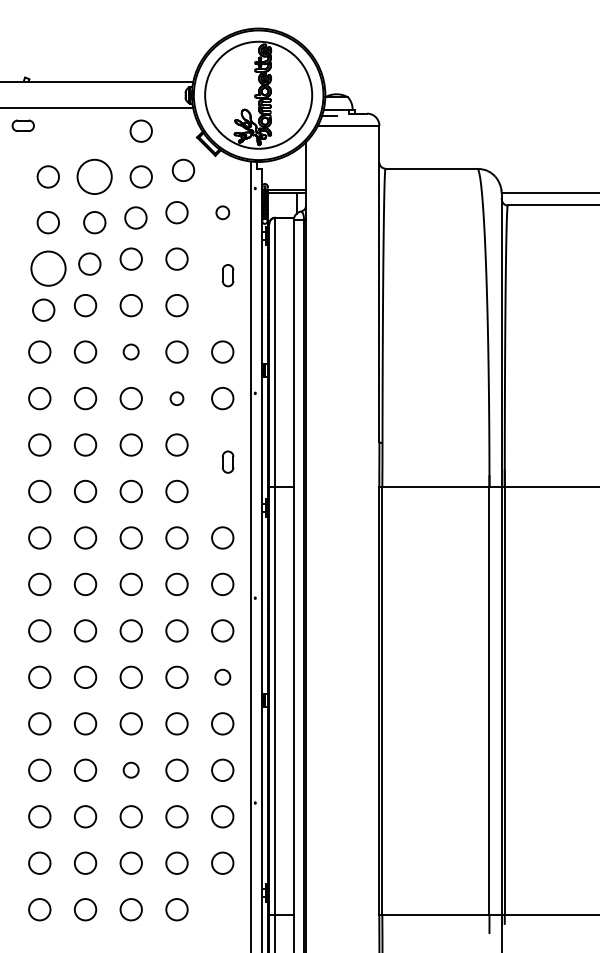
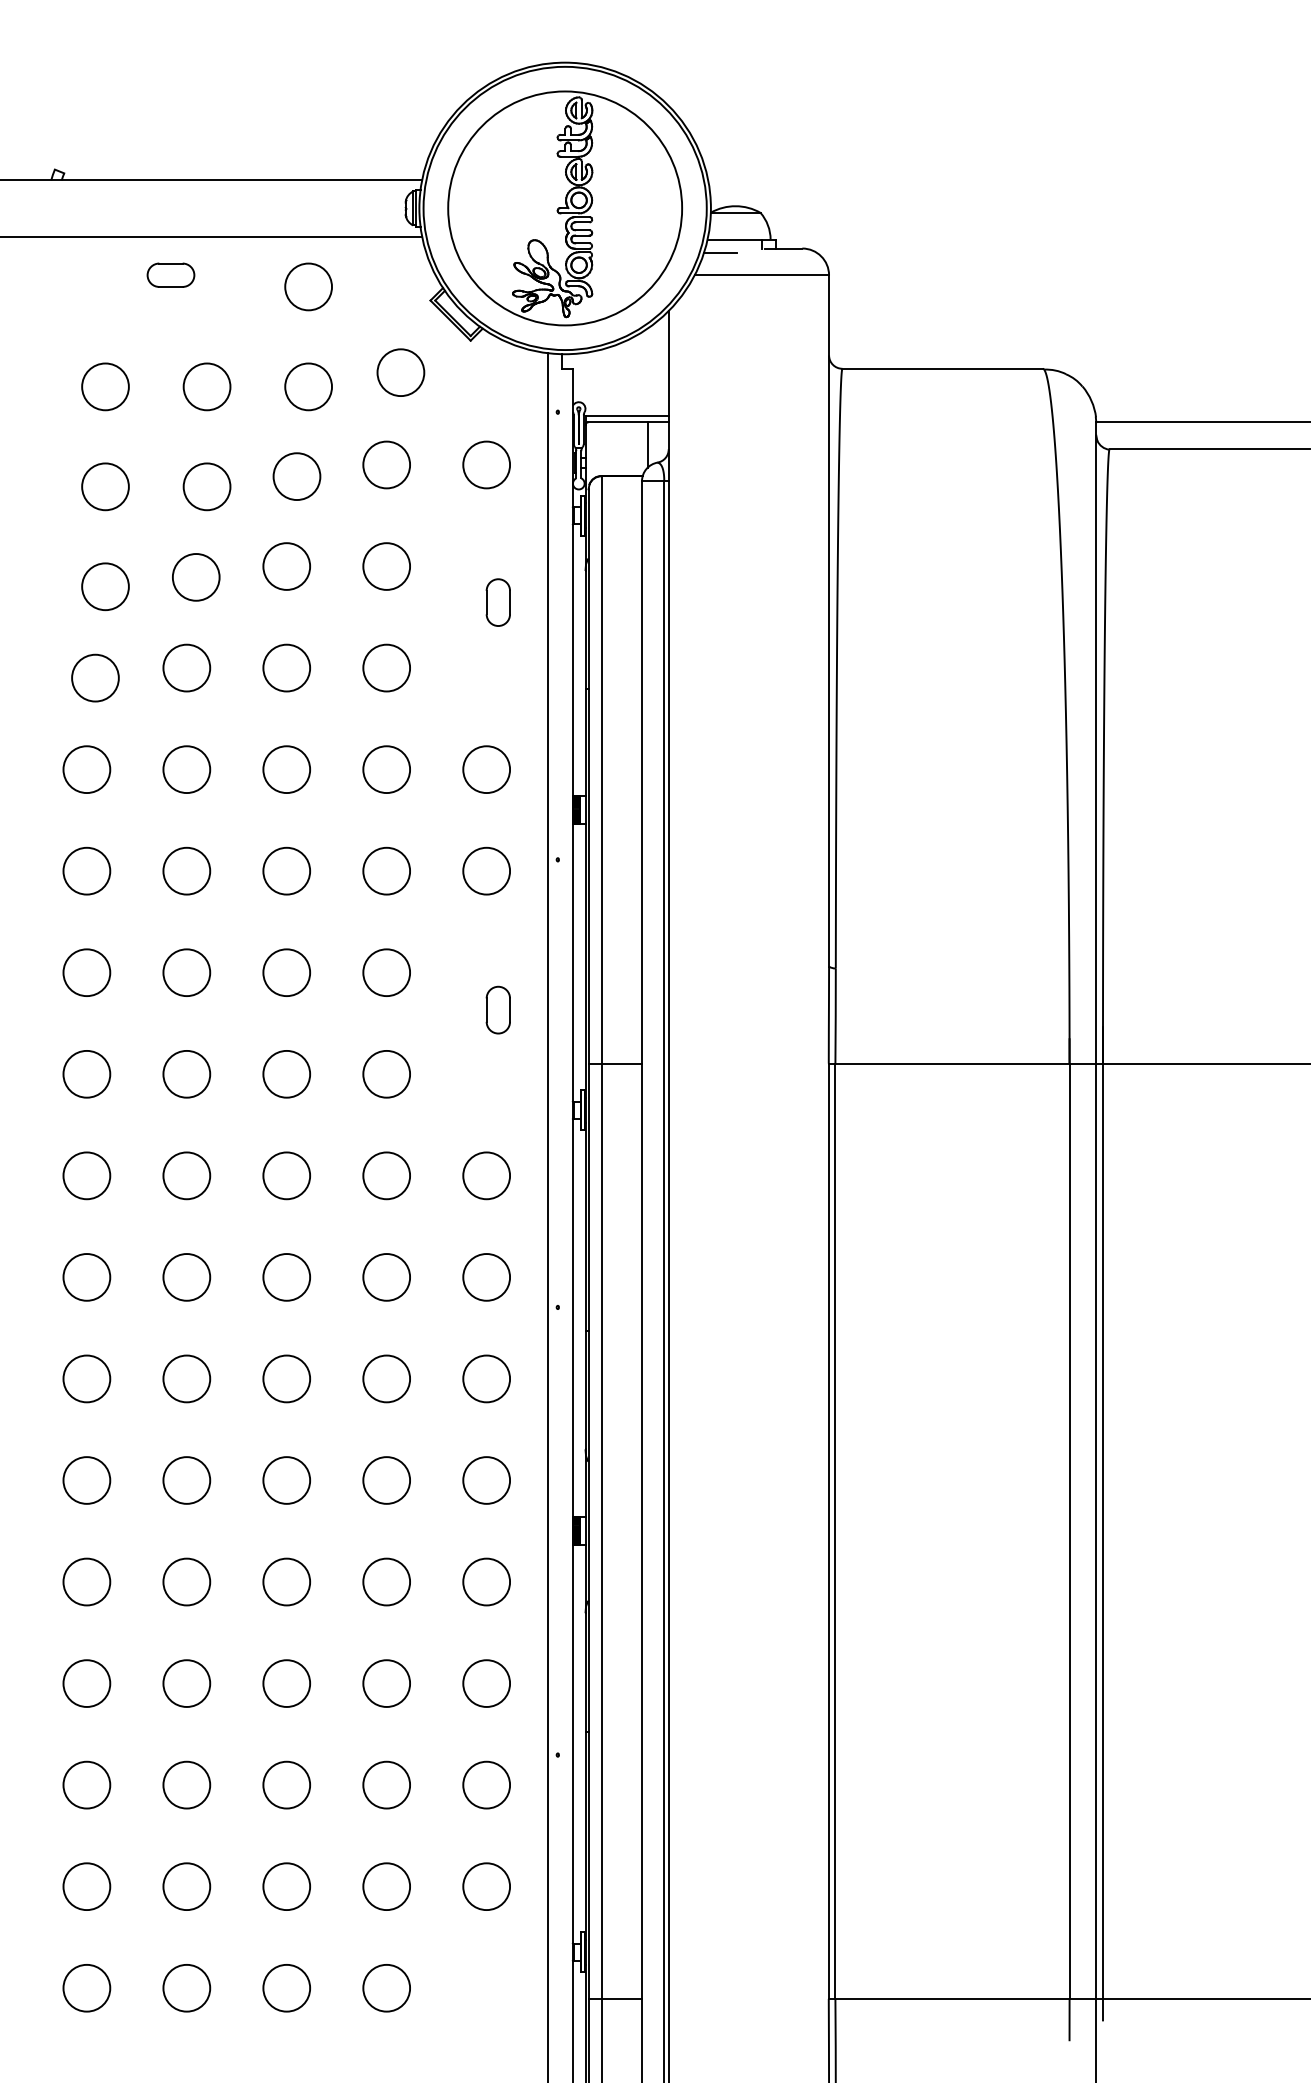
part: (22, 125) -> (169, 274), moved
circle: (94, 176) -> (206, 385), size x0.62
circle: (222, 212) -> (486, 464), size x1.67
circle: (47, 267) -> (103, 584), size x0.62
circle: (130, 351) -> (285, 768), size x1.43
circle: (176, 398) -> (385, 871), size x1.67
circle: (222, 676) -> (486, 1478), size x1.43
circle: (130, 769) -> (285, 1681), size x1.43

